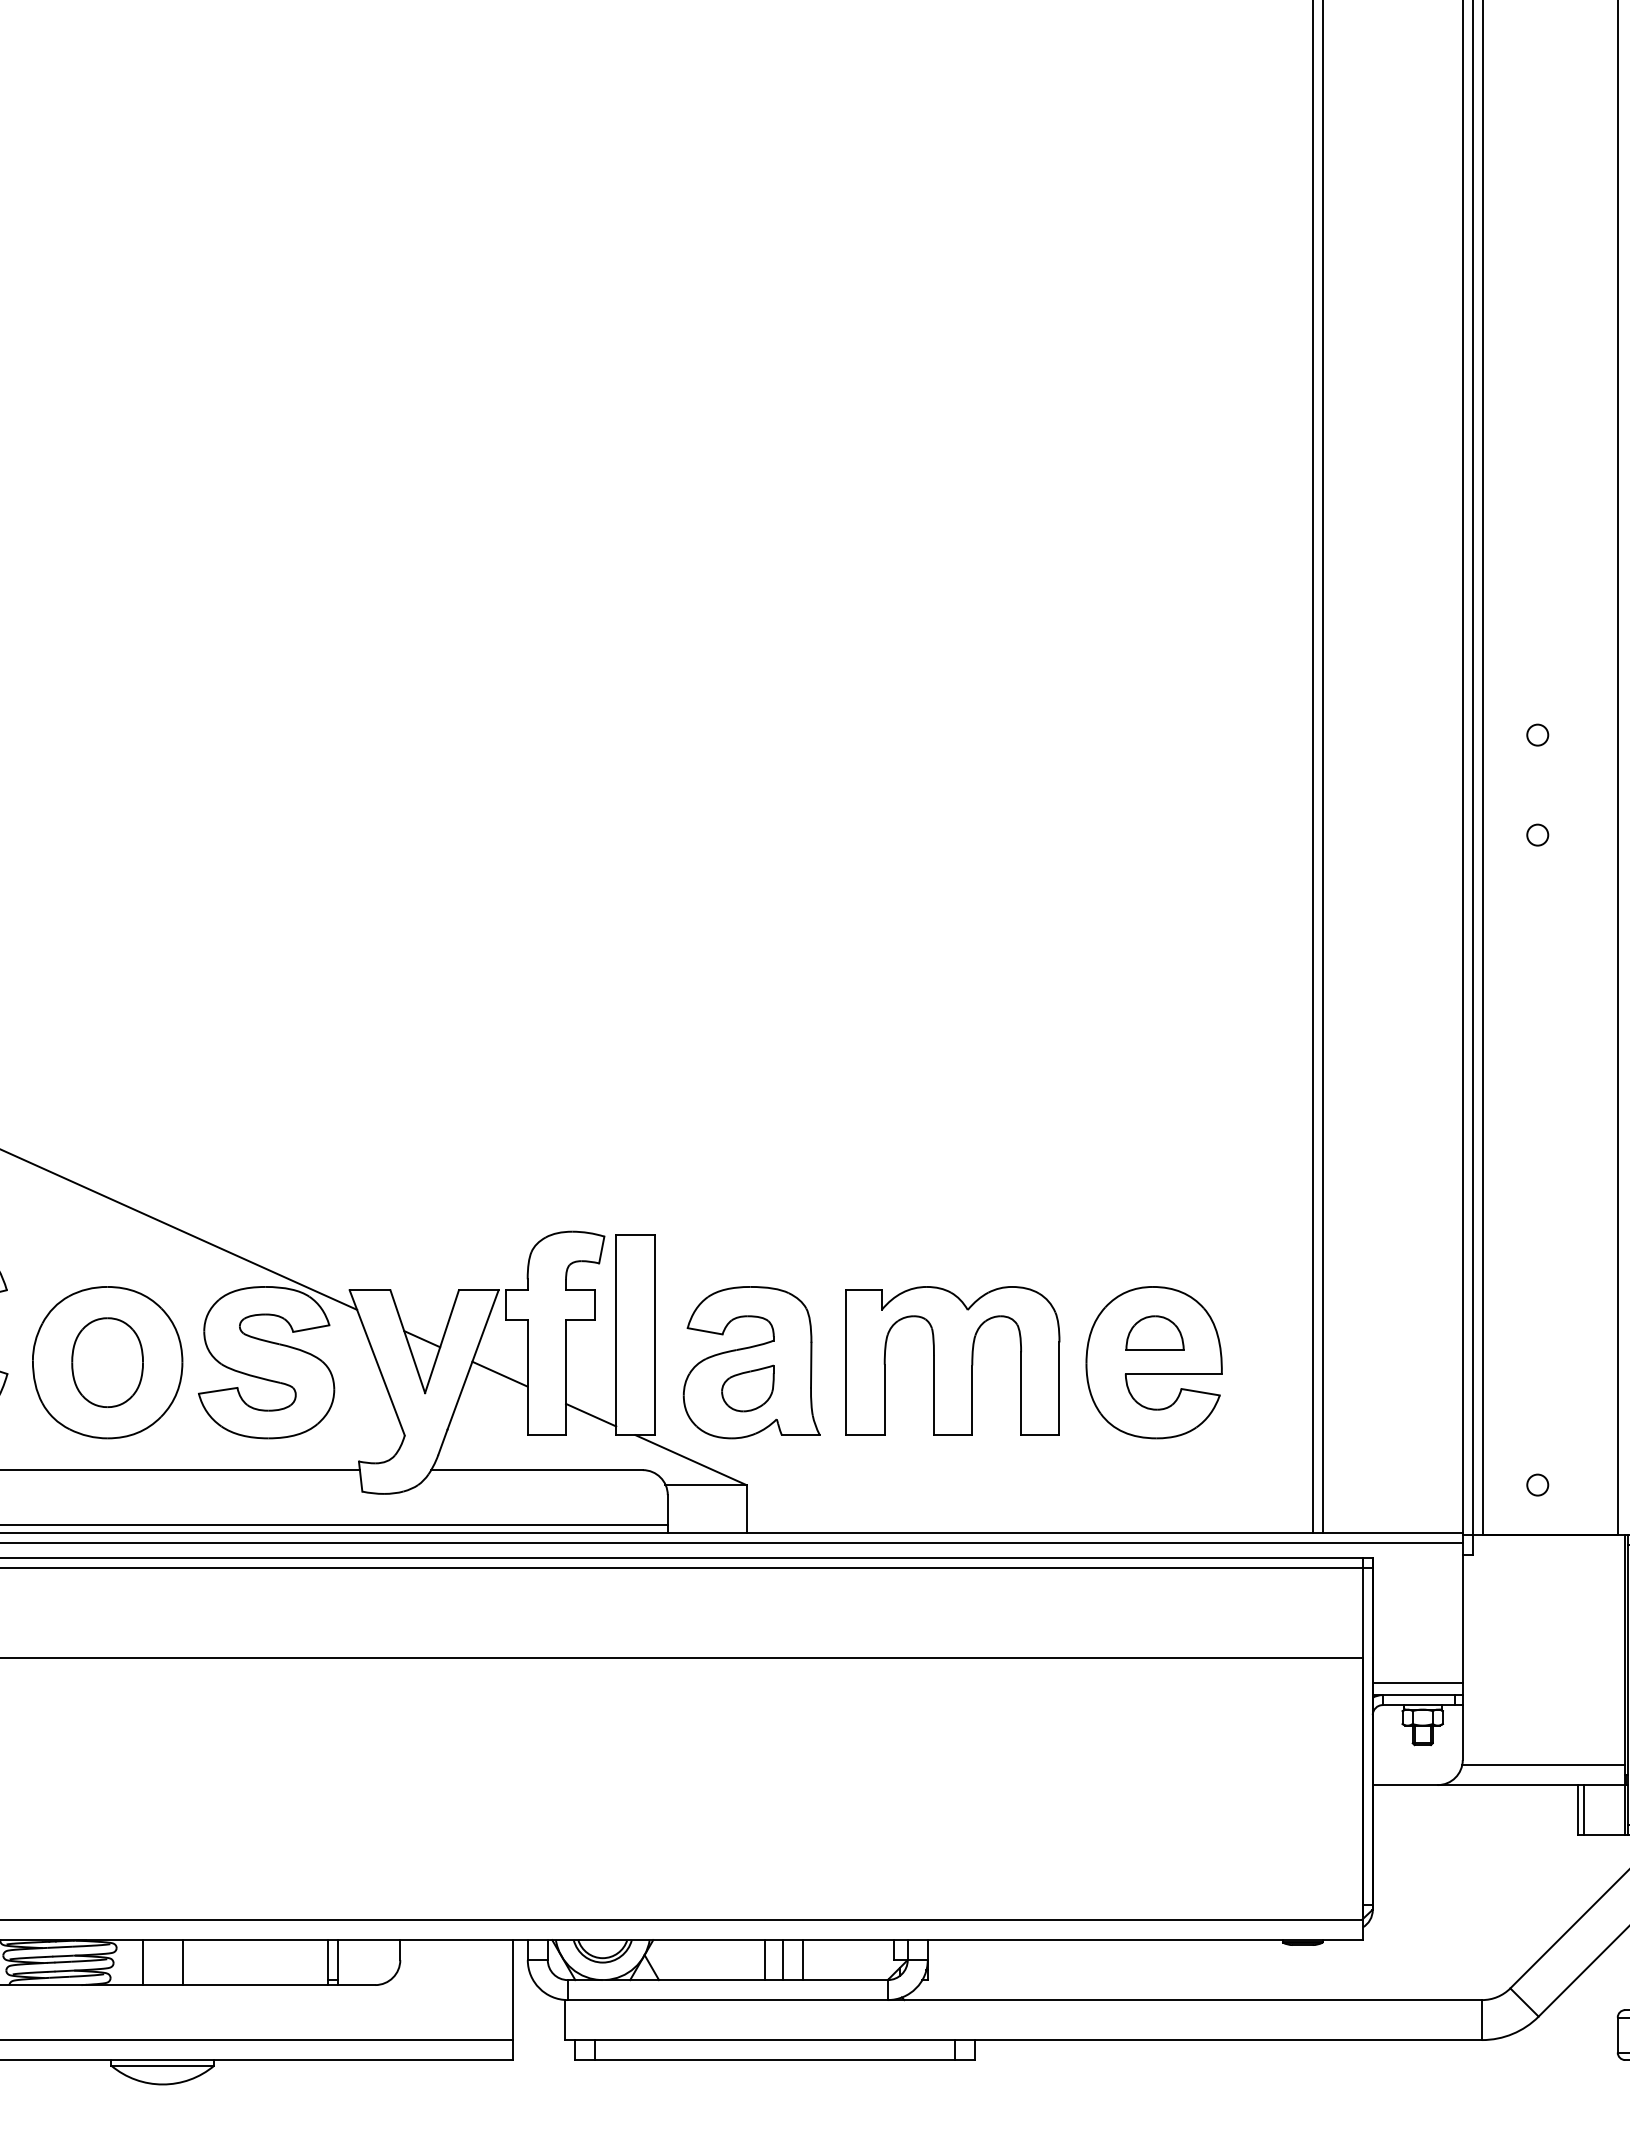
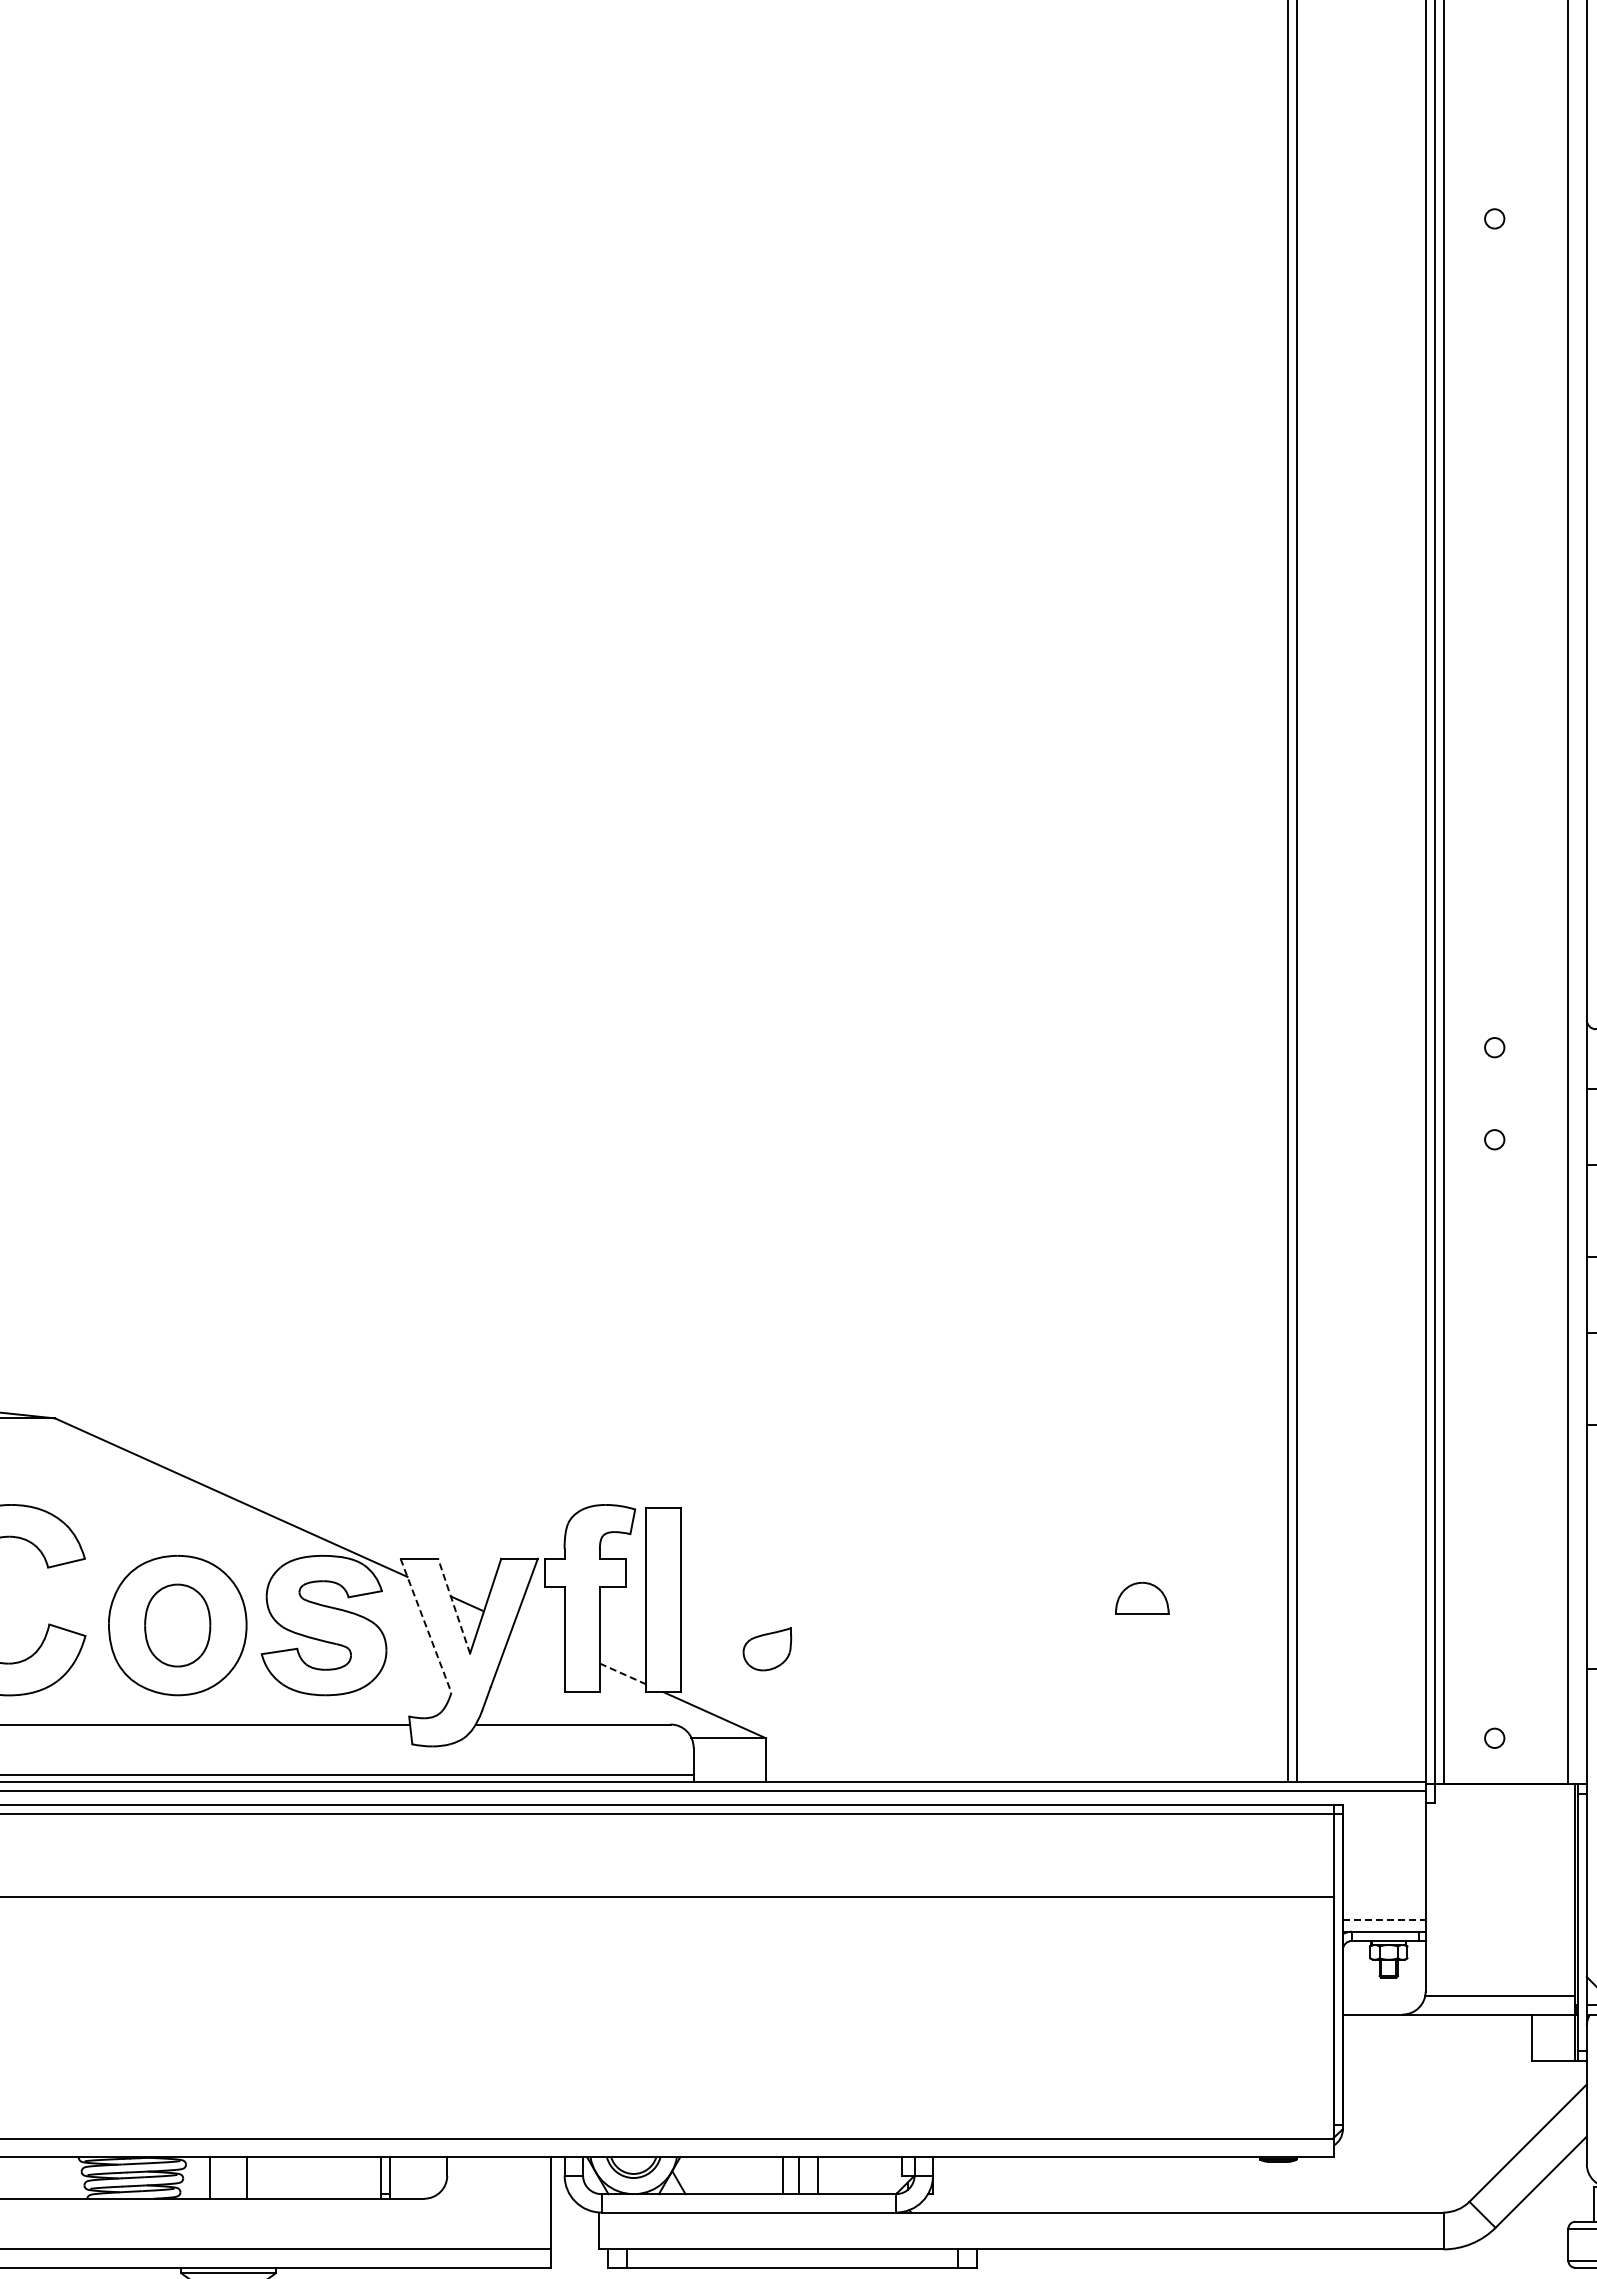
line: (408, 1341) -> (454, 1606), solid -> dashed
part: (953, 1360) -> (956, 1623), removed
line: (377, 1362) -> (426, 1625), solid -> dashed
part: (751, 1362) -> (770, 1625), removed
part: (1154, 1362) -> (1141, 1625), removed
line: (499, 1373) -> (538, 1635), removed
line: (591, 1415) -> (623, 1674), solid -> dashed
line: (1418, 1682) -> (1384, 1920), solid -> dashed
line: (1583, 1809) -> (1536, 2037), removed

